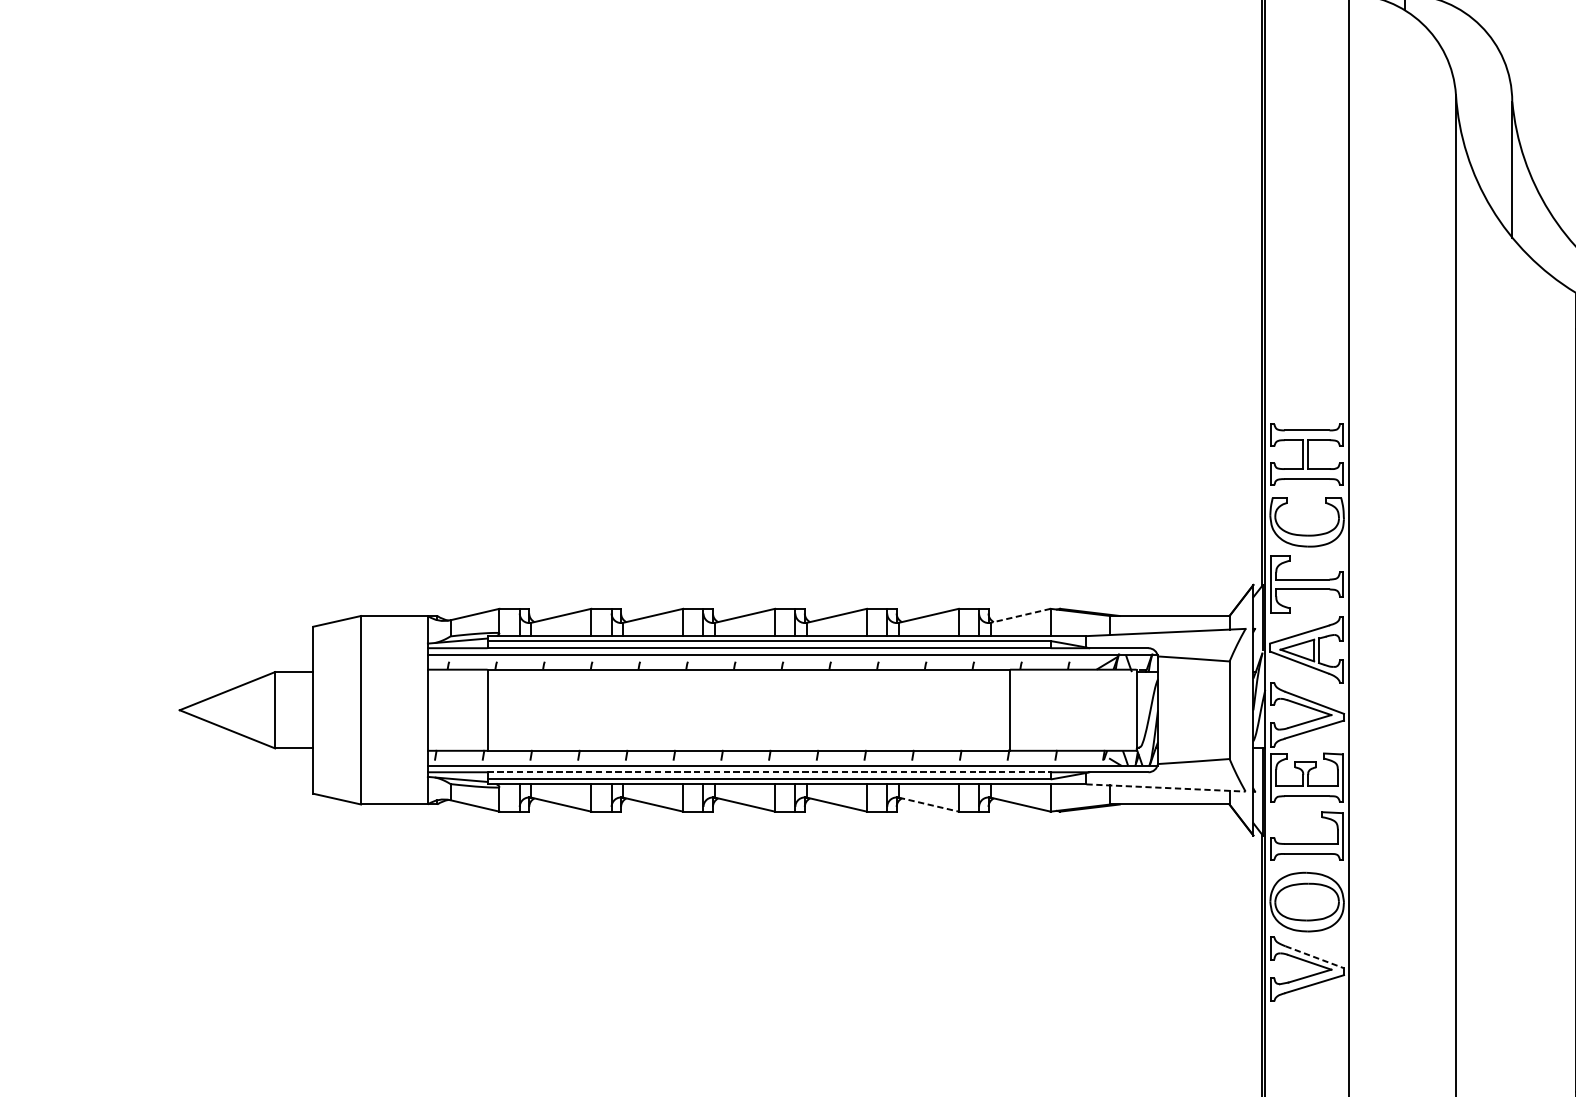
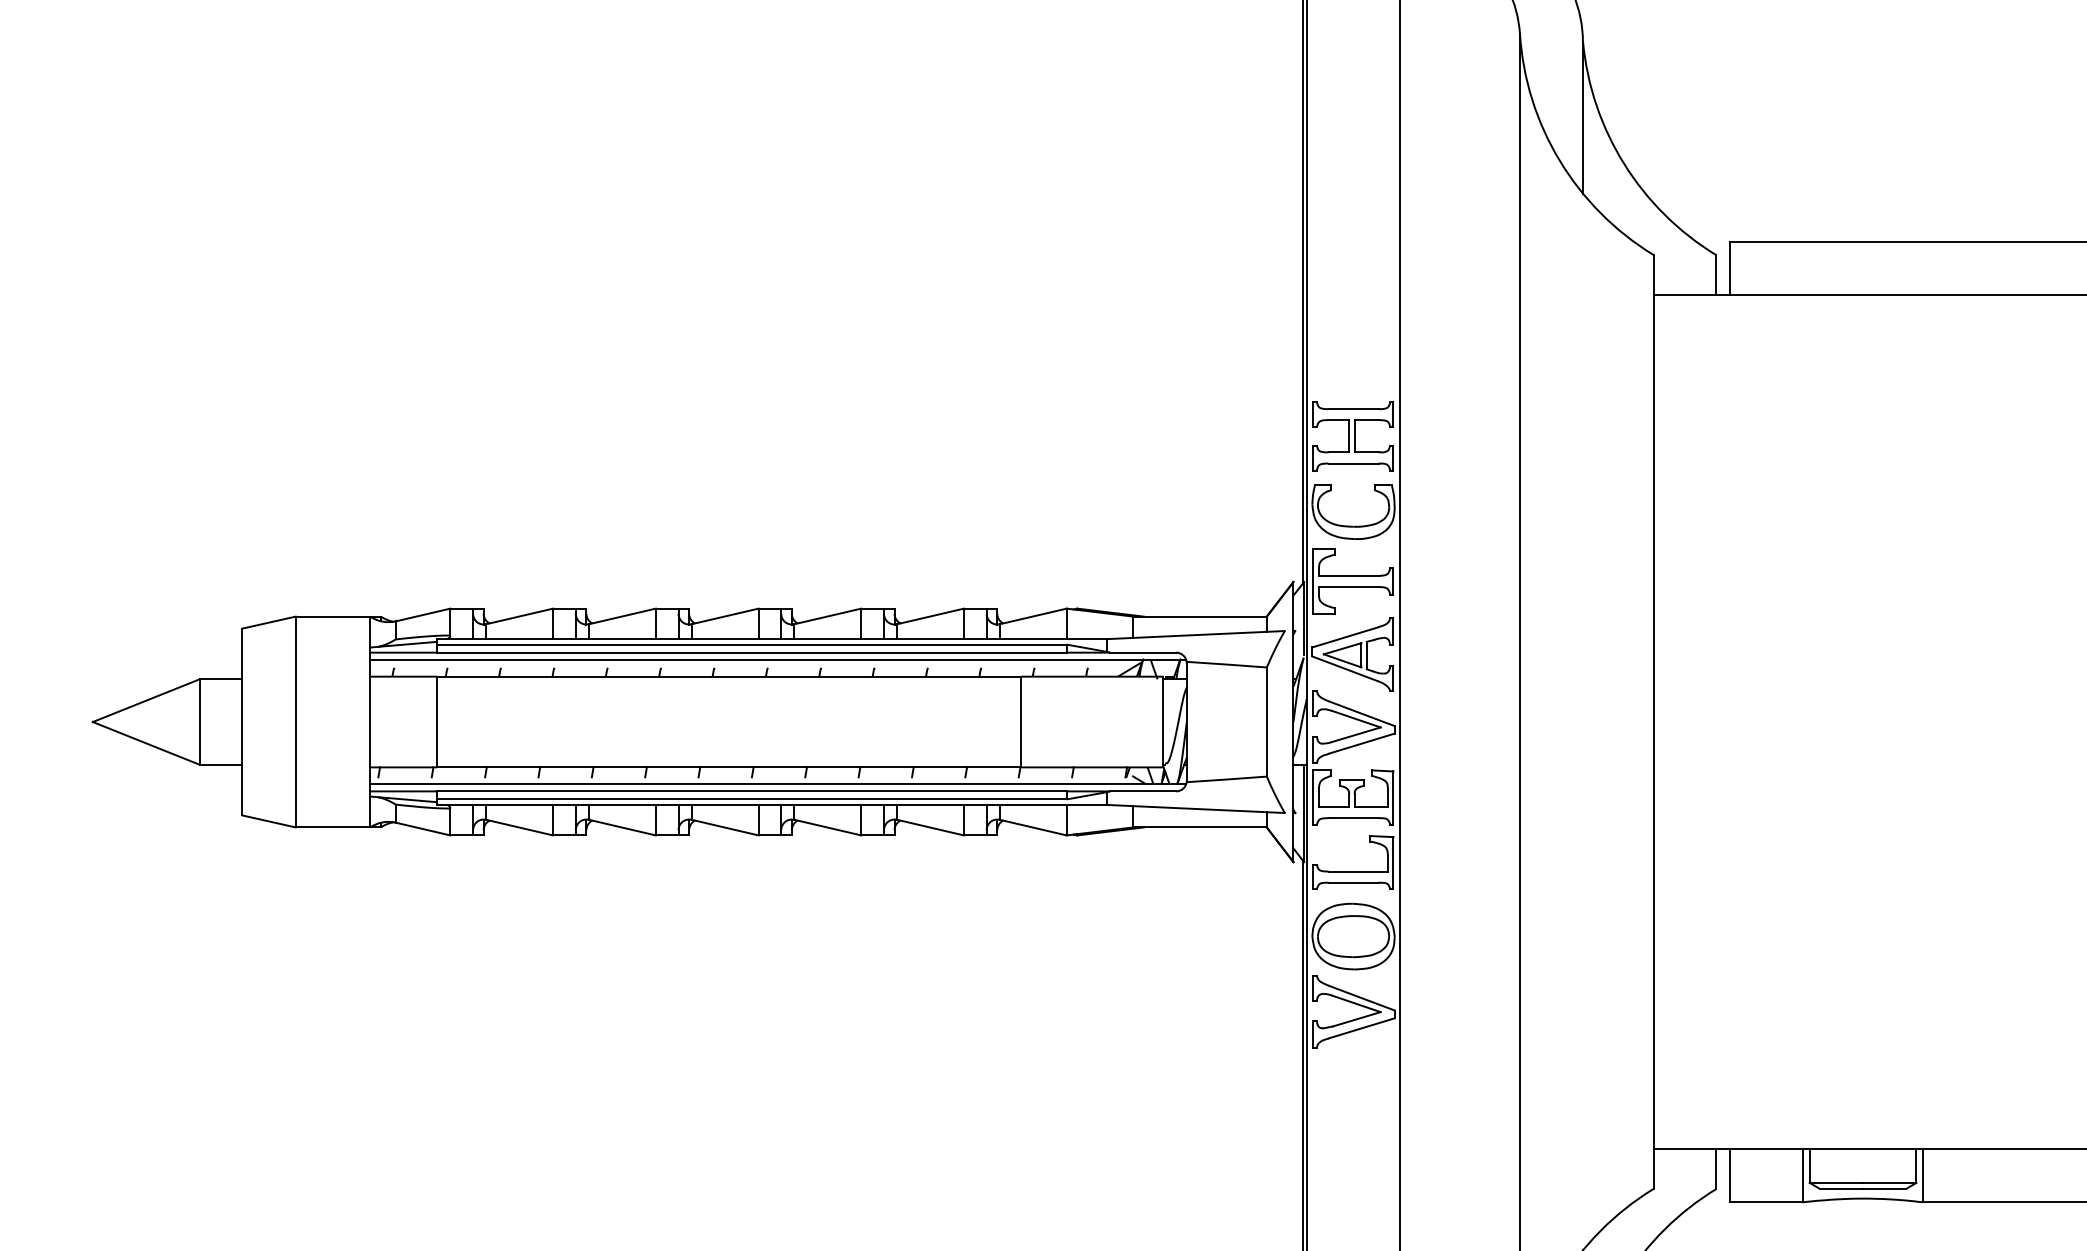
line: (1020, 615) -> (1032, 616), dashed -> solid
line: (768, 772) -> (751, 791), dashed -> solid
line: (1166, 788) -> (1196, 809), dashed -> solid
line: (929, 804) -> (931, 827), dashed -> solid
line: (1315, 957) -> (1362, 998), dashed -> solid

